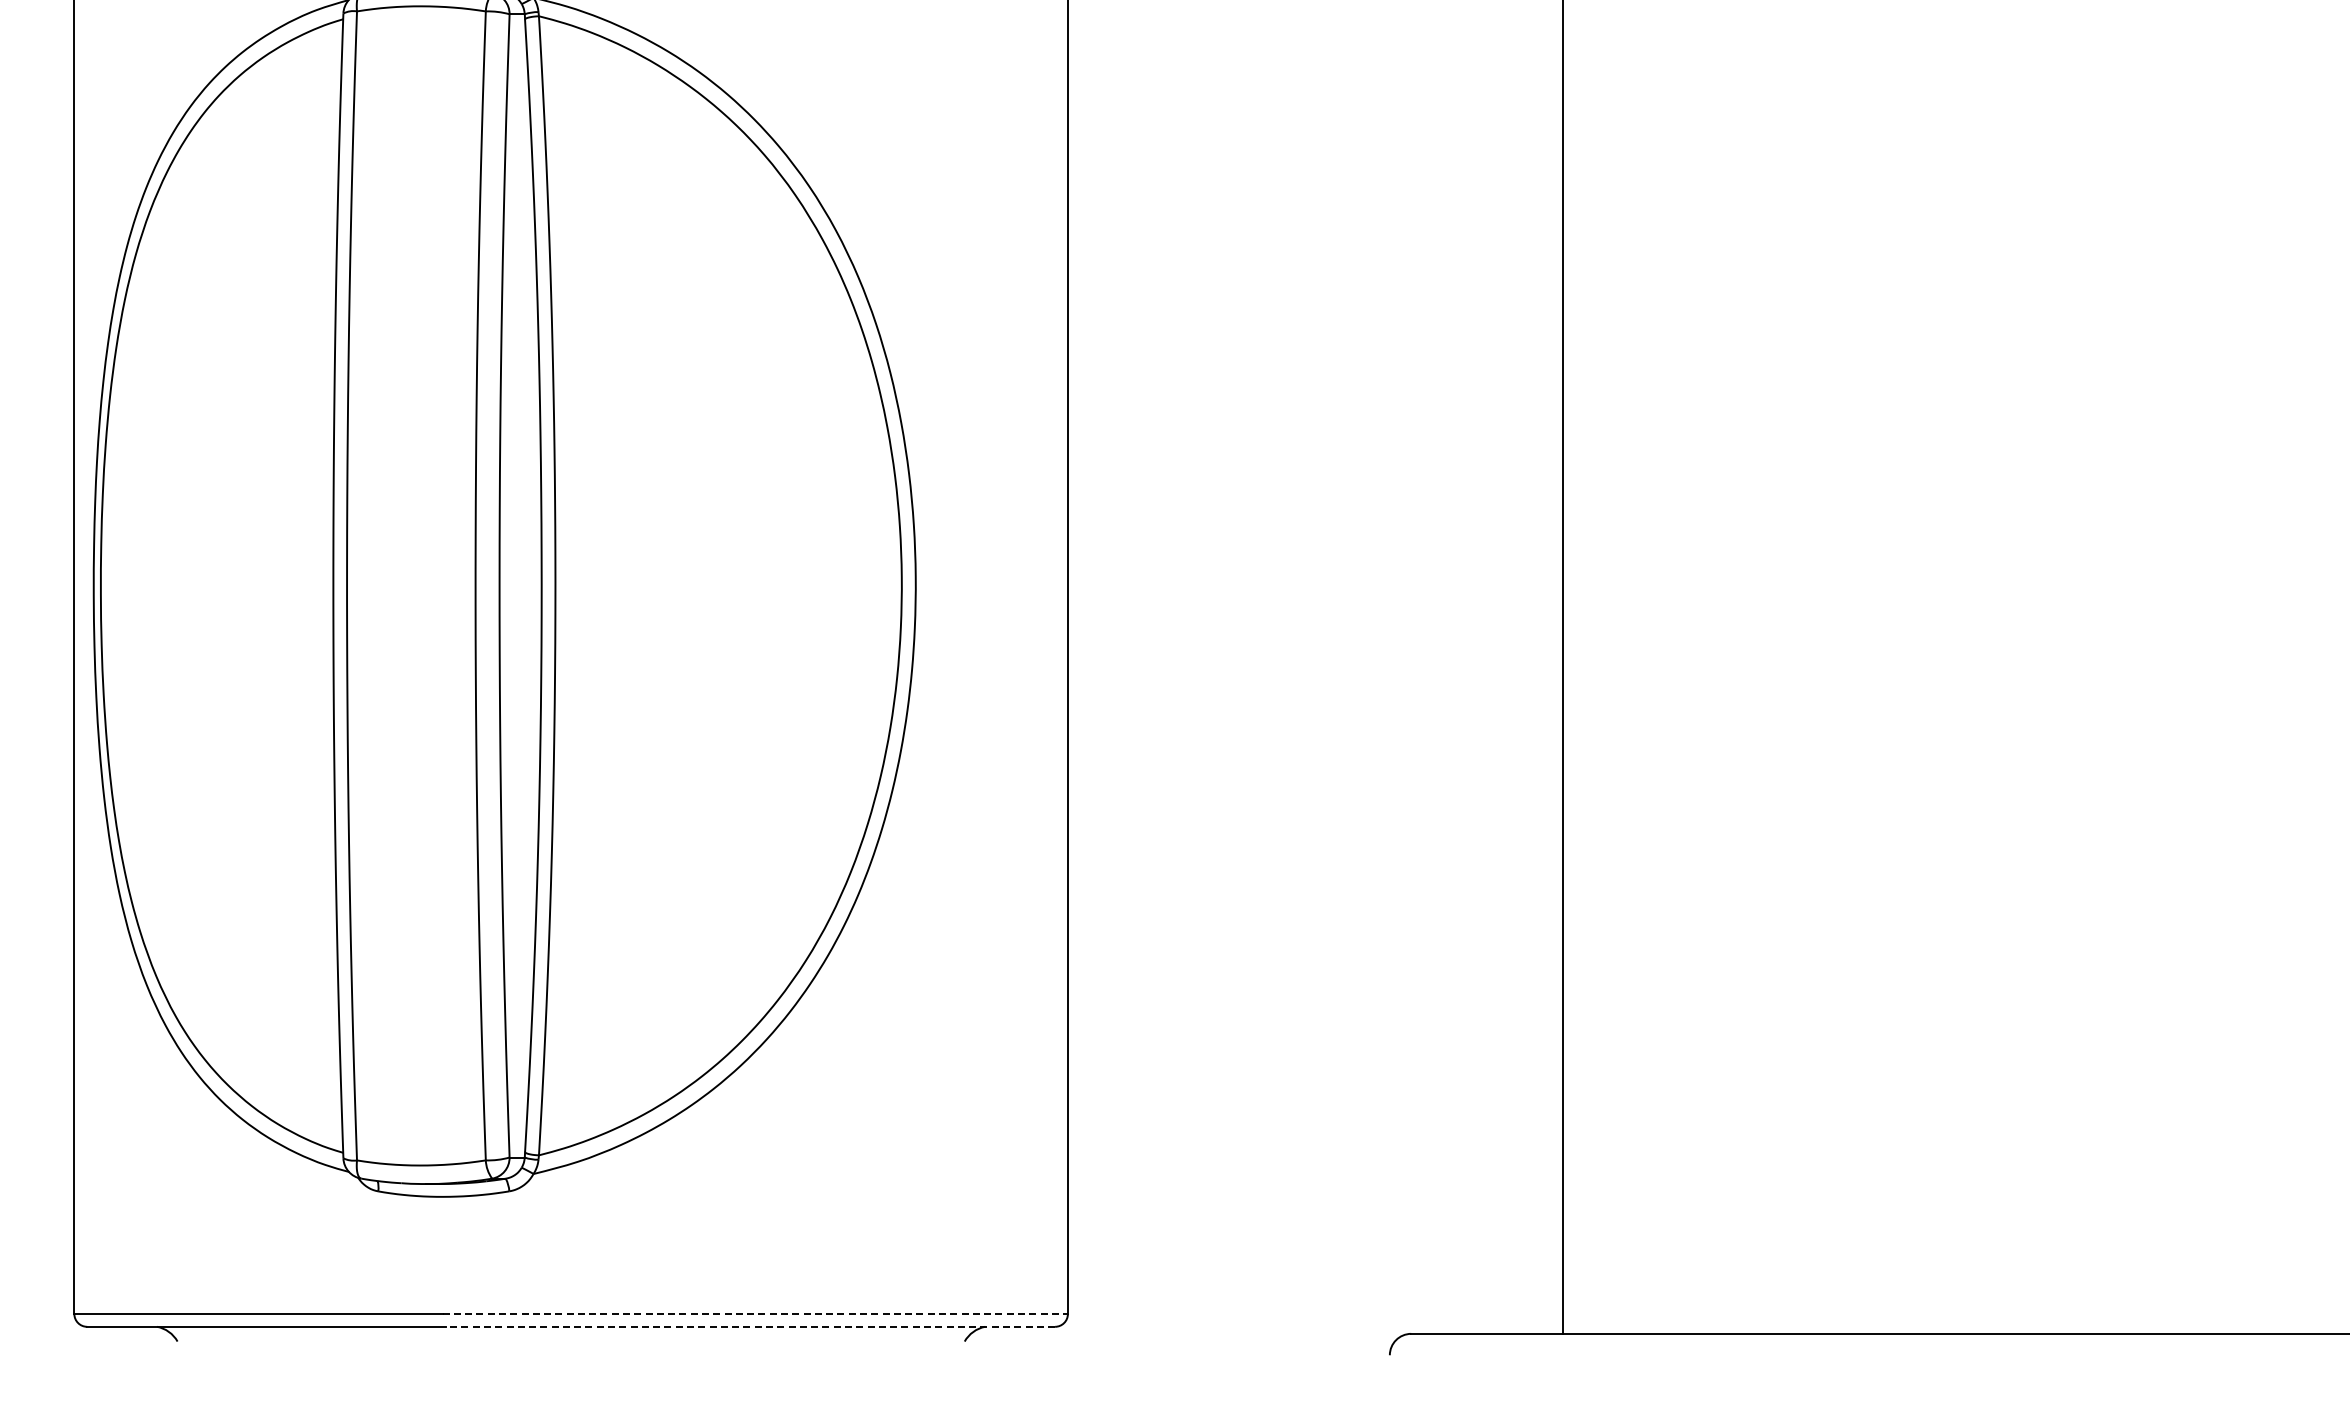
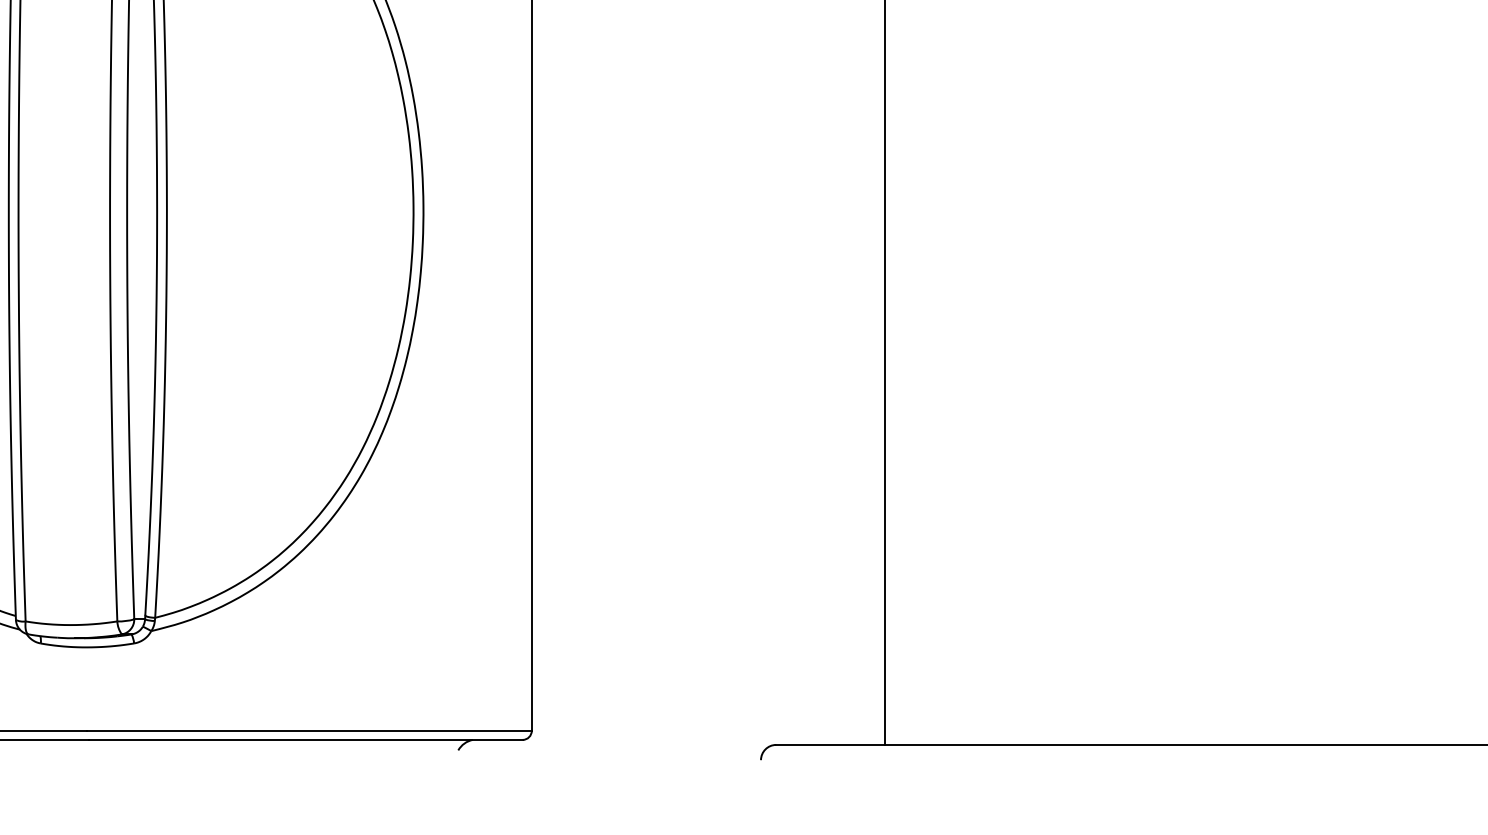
line: (755, 1313) -> (309, 730), dashed -> solid
line: (750, 1326) -> (305, 739), dashed -> solid

